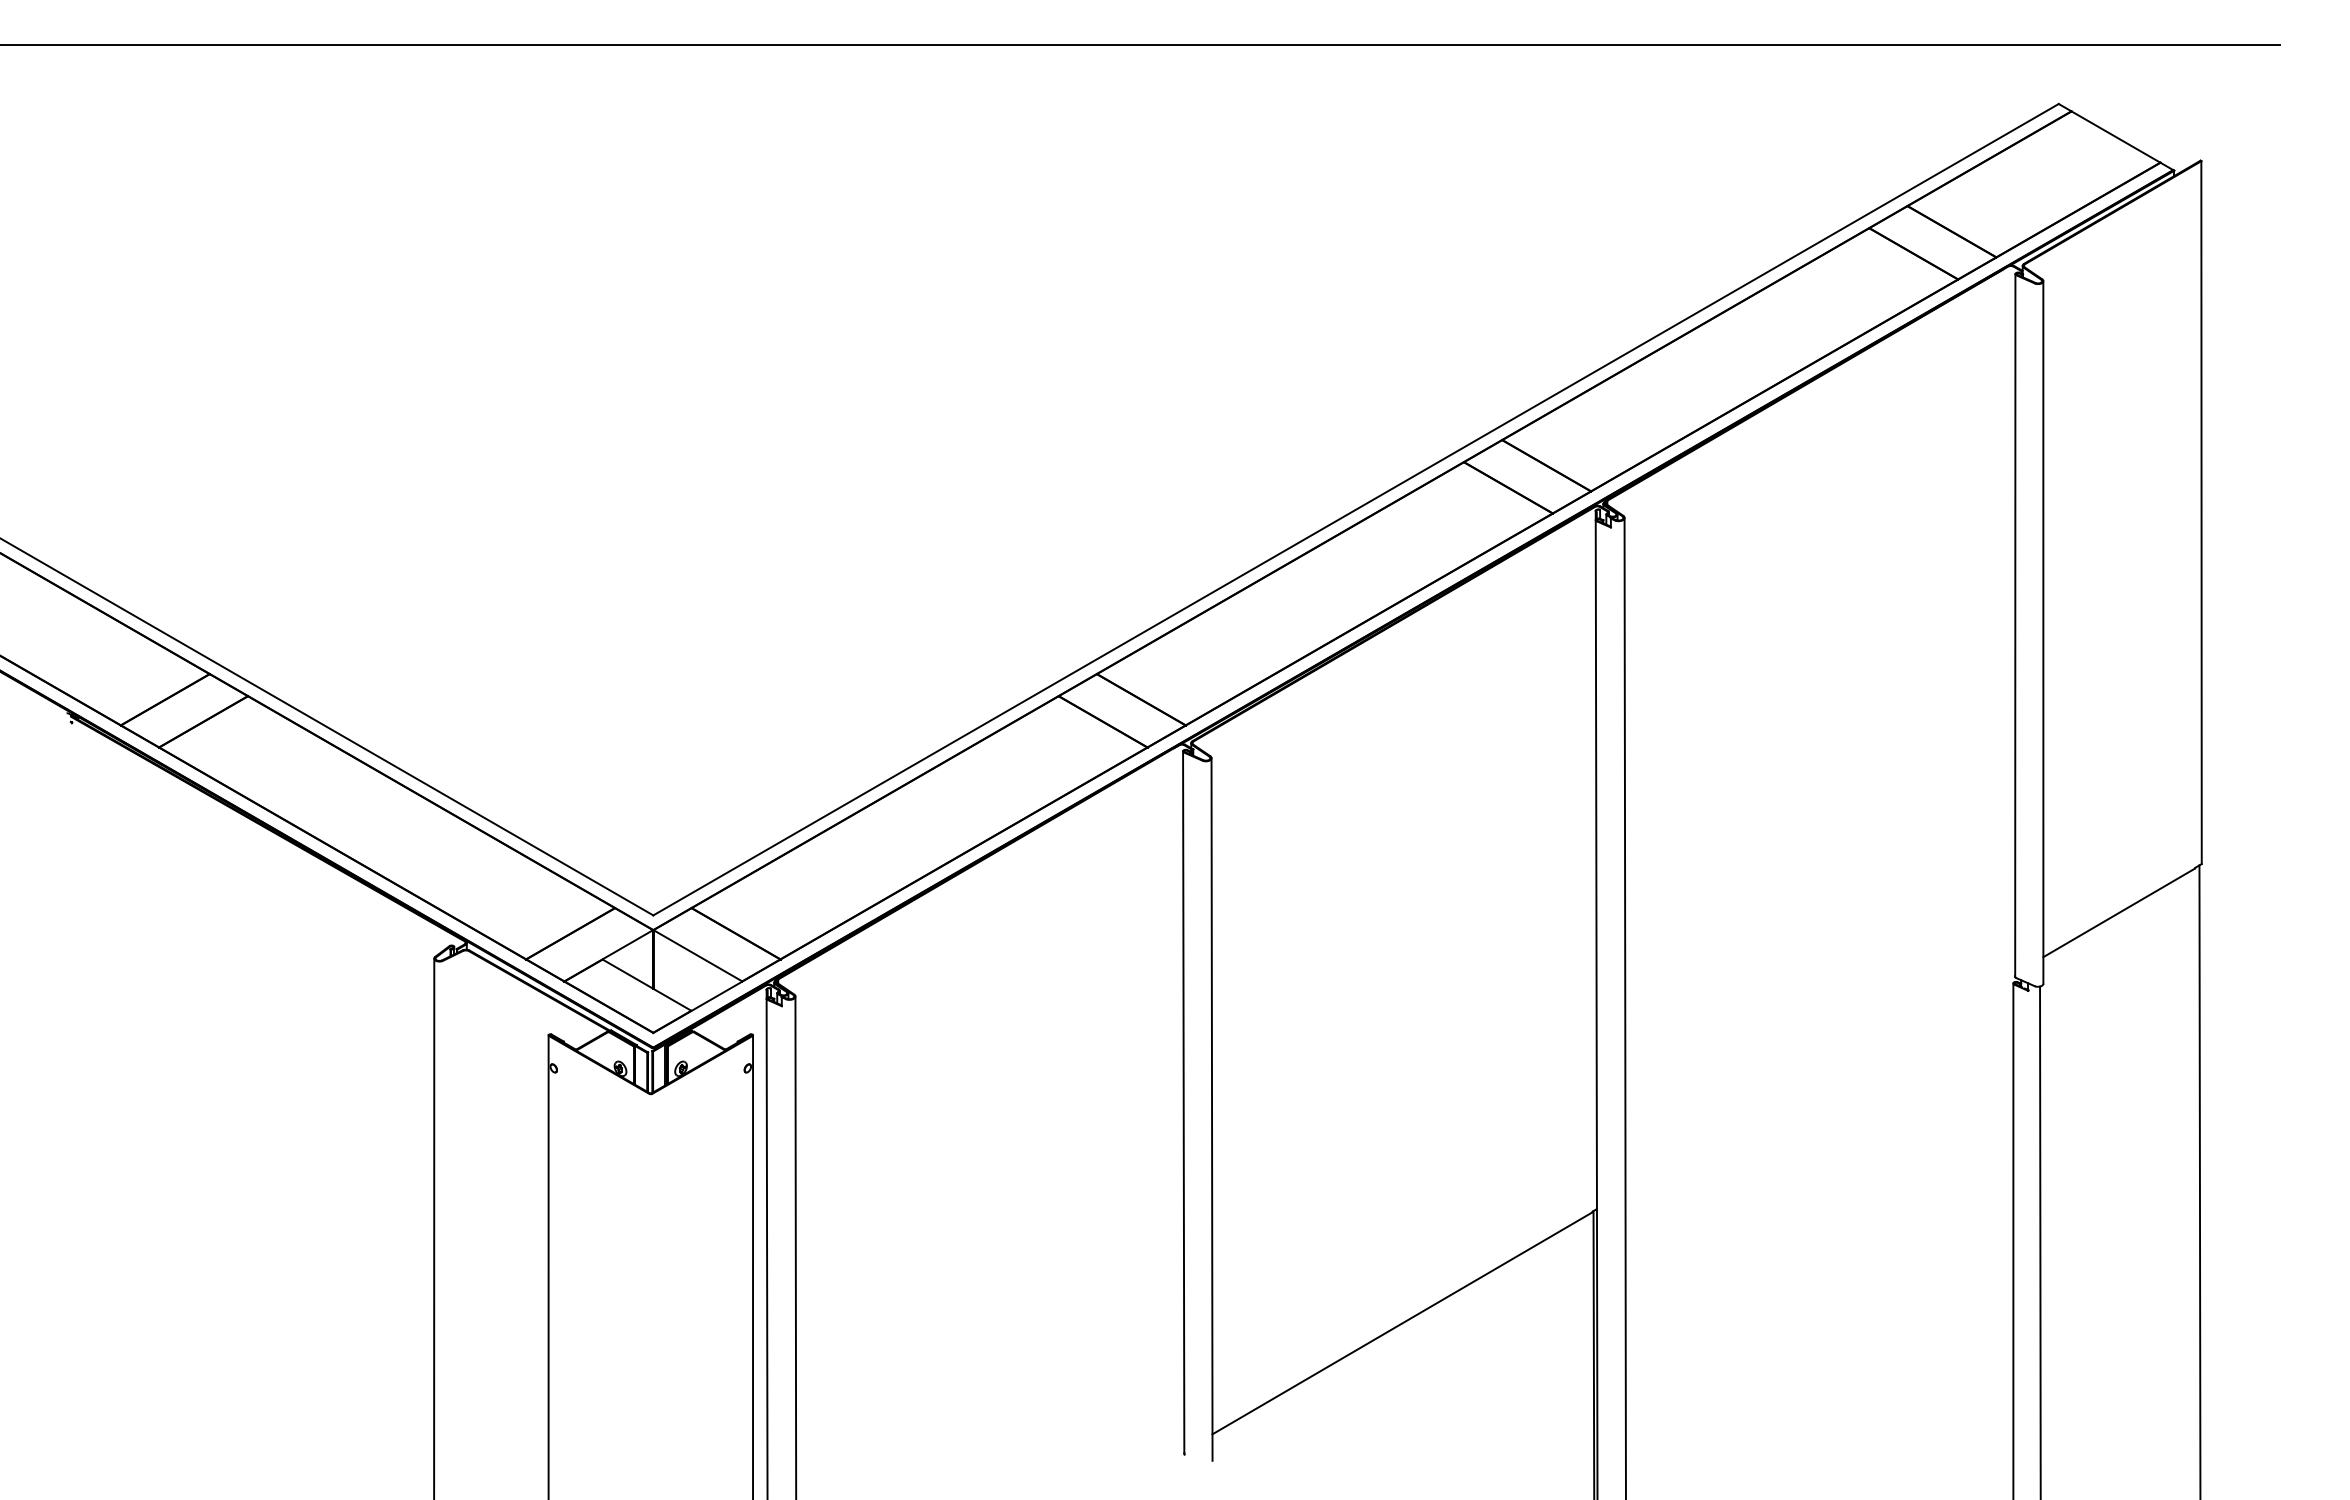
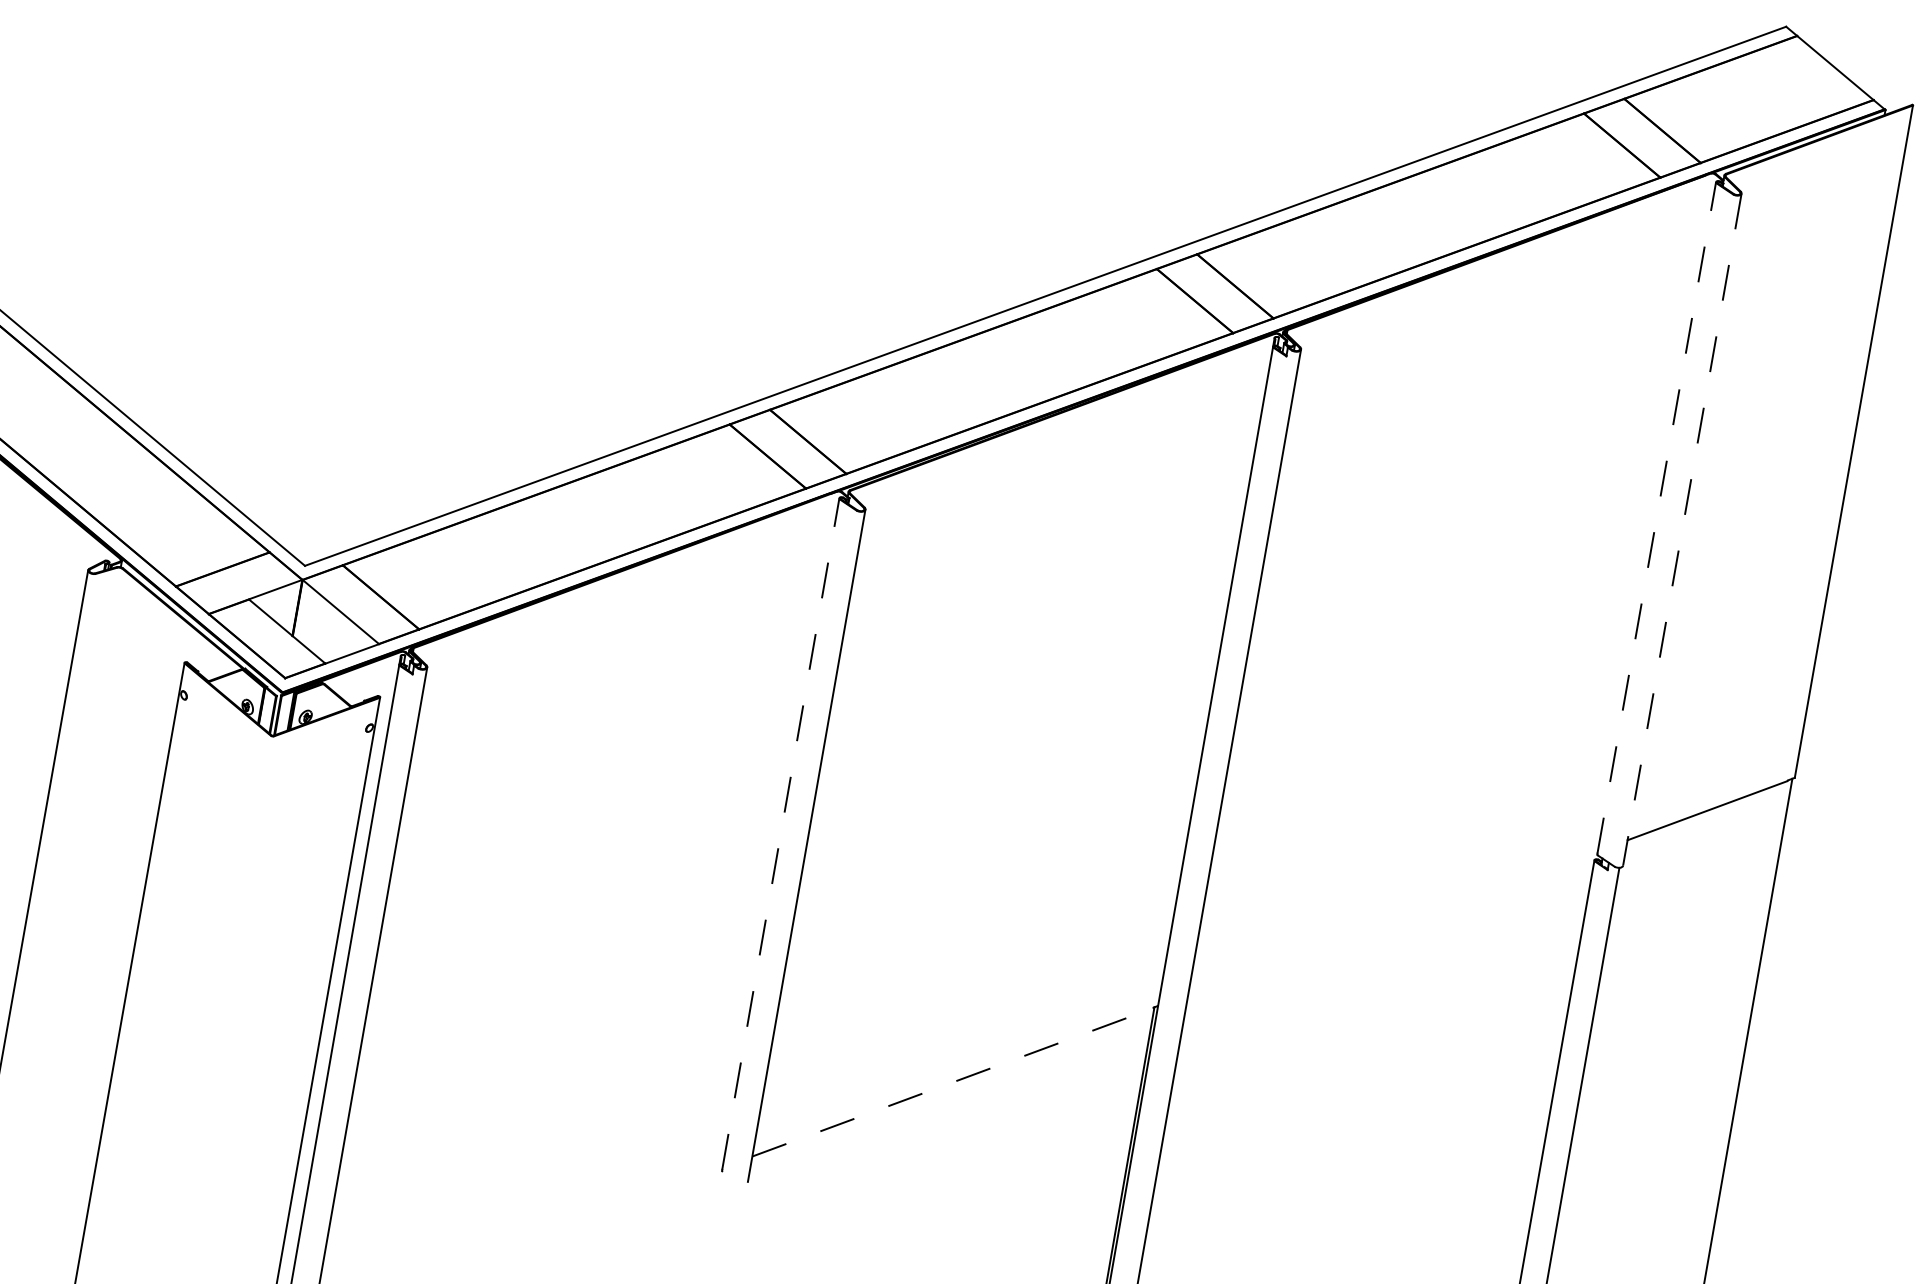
line: (2015, 624) -> (1657, 517), solid -> dashed
line: (2043, 632) -> (1682, 529), solid -> dashed
line: (1183, 1102) -> (780, 834), solid -> dashed
line: (1402, 1323) -> (952, 1082), solid -> dashed

